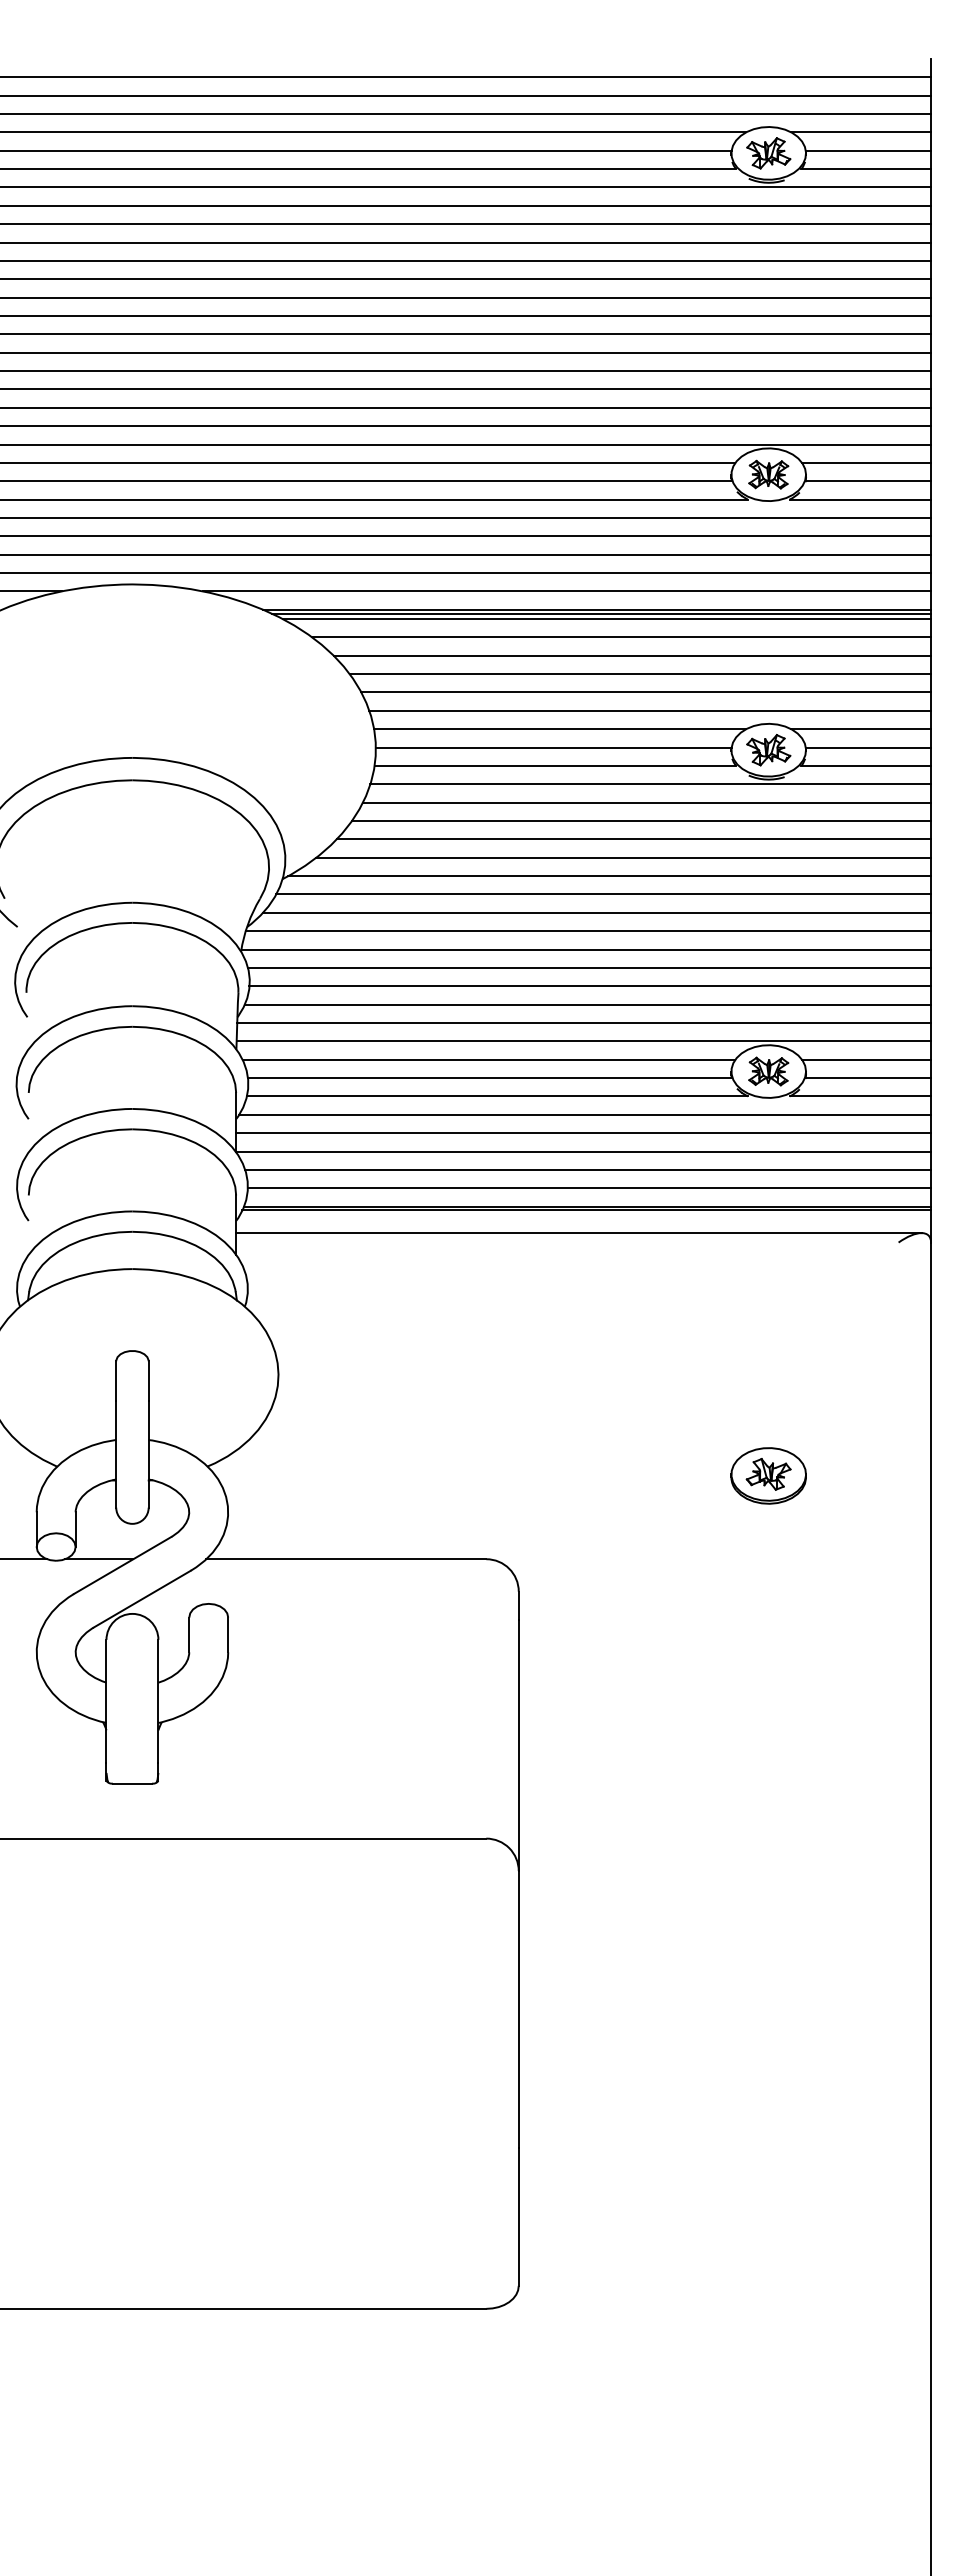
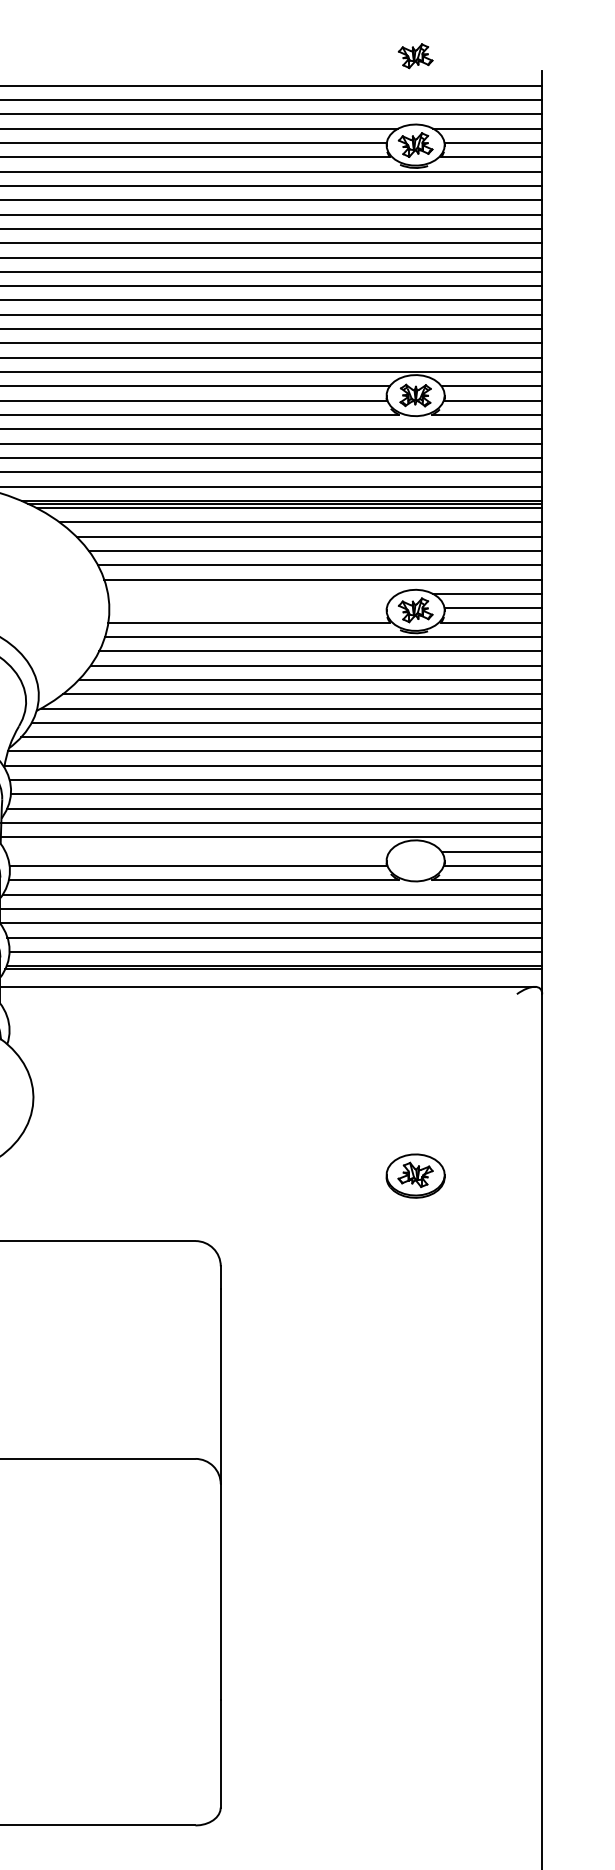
part: (768, 39) -> (415, 56), added
line: (560, 729) -> (253, 594), removed
line: (553, 747) -> (247, 608), removed
line: (488, 1059) -> (197, 851), removed
part: (768, 1071) -> (415, 860), removed

